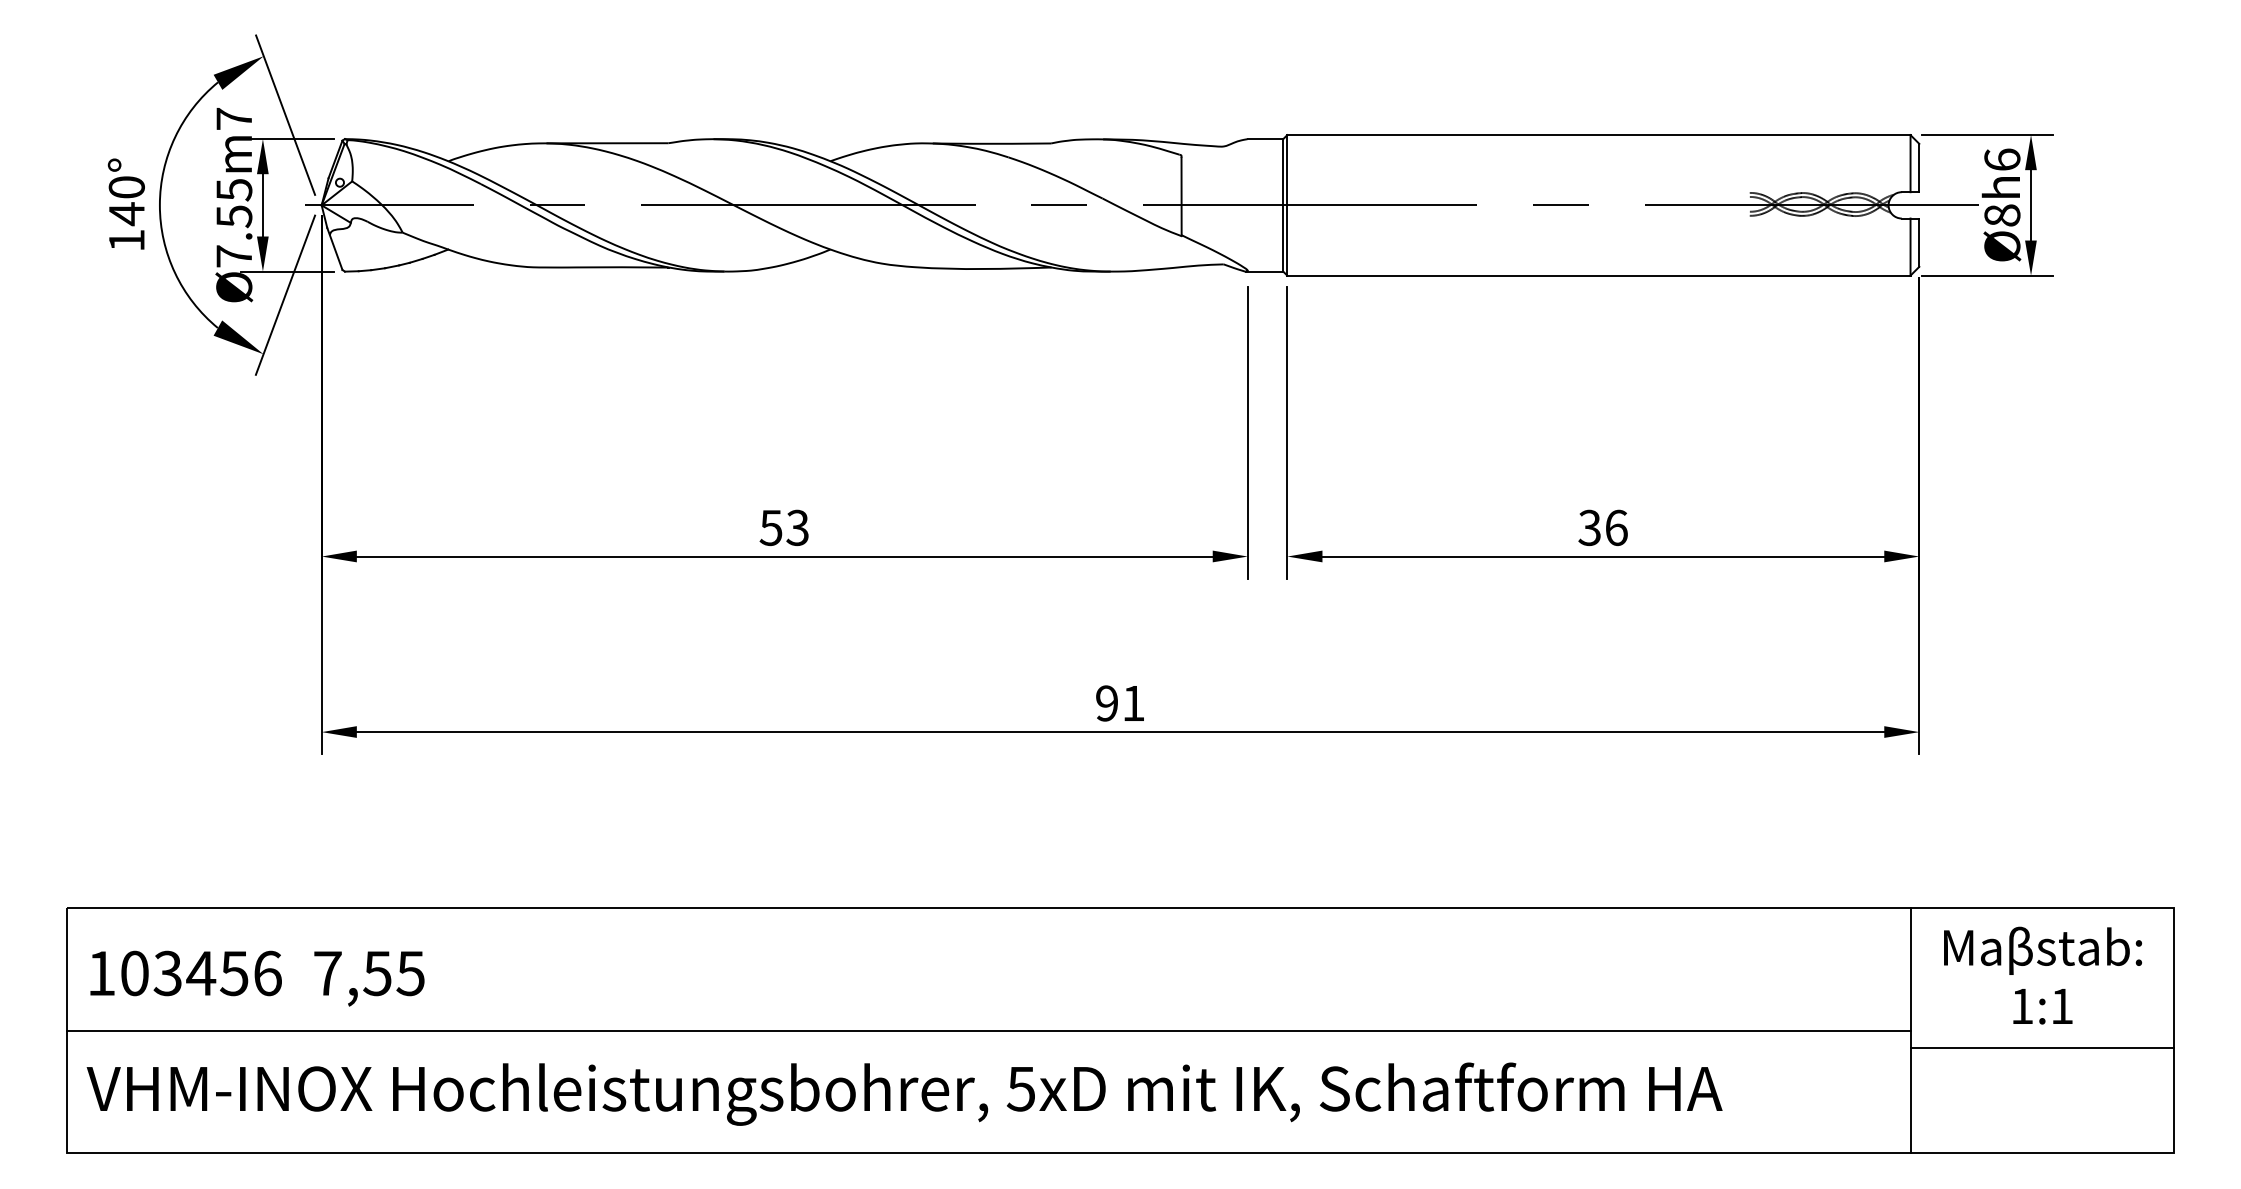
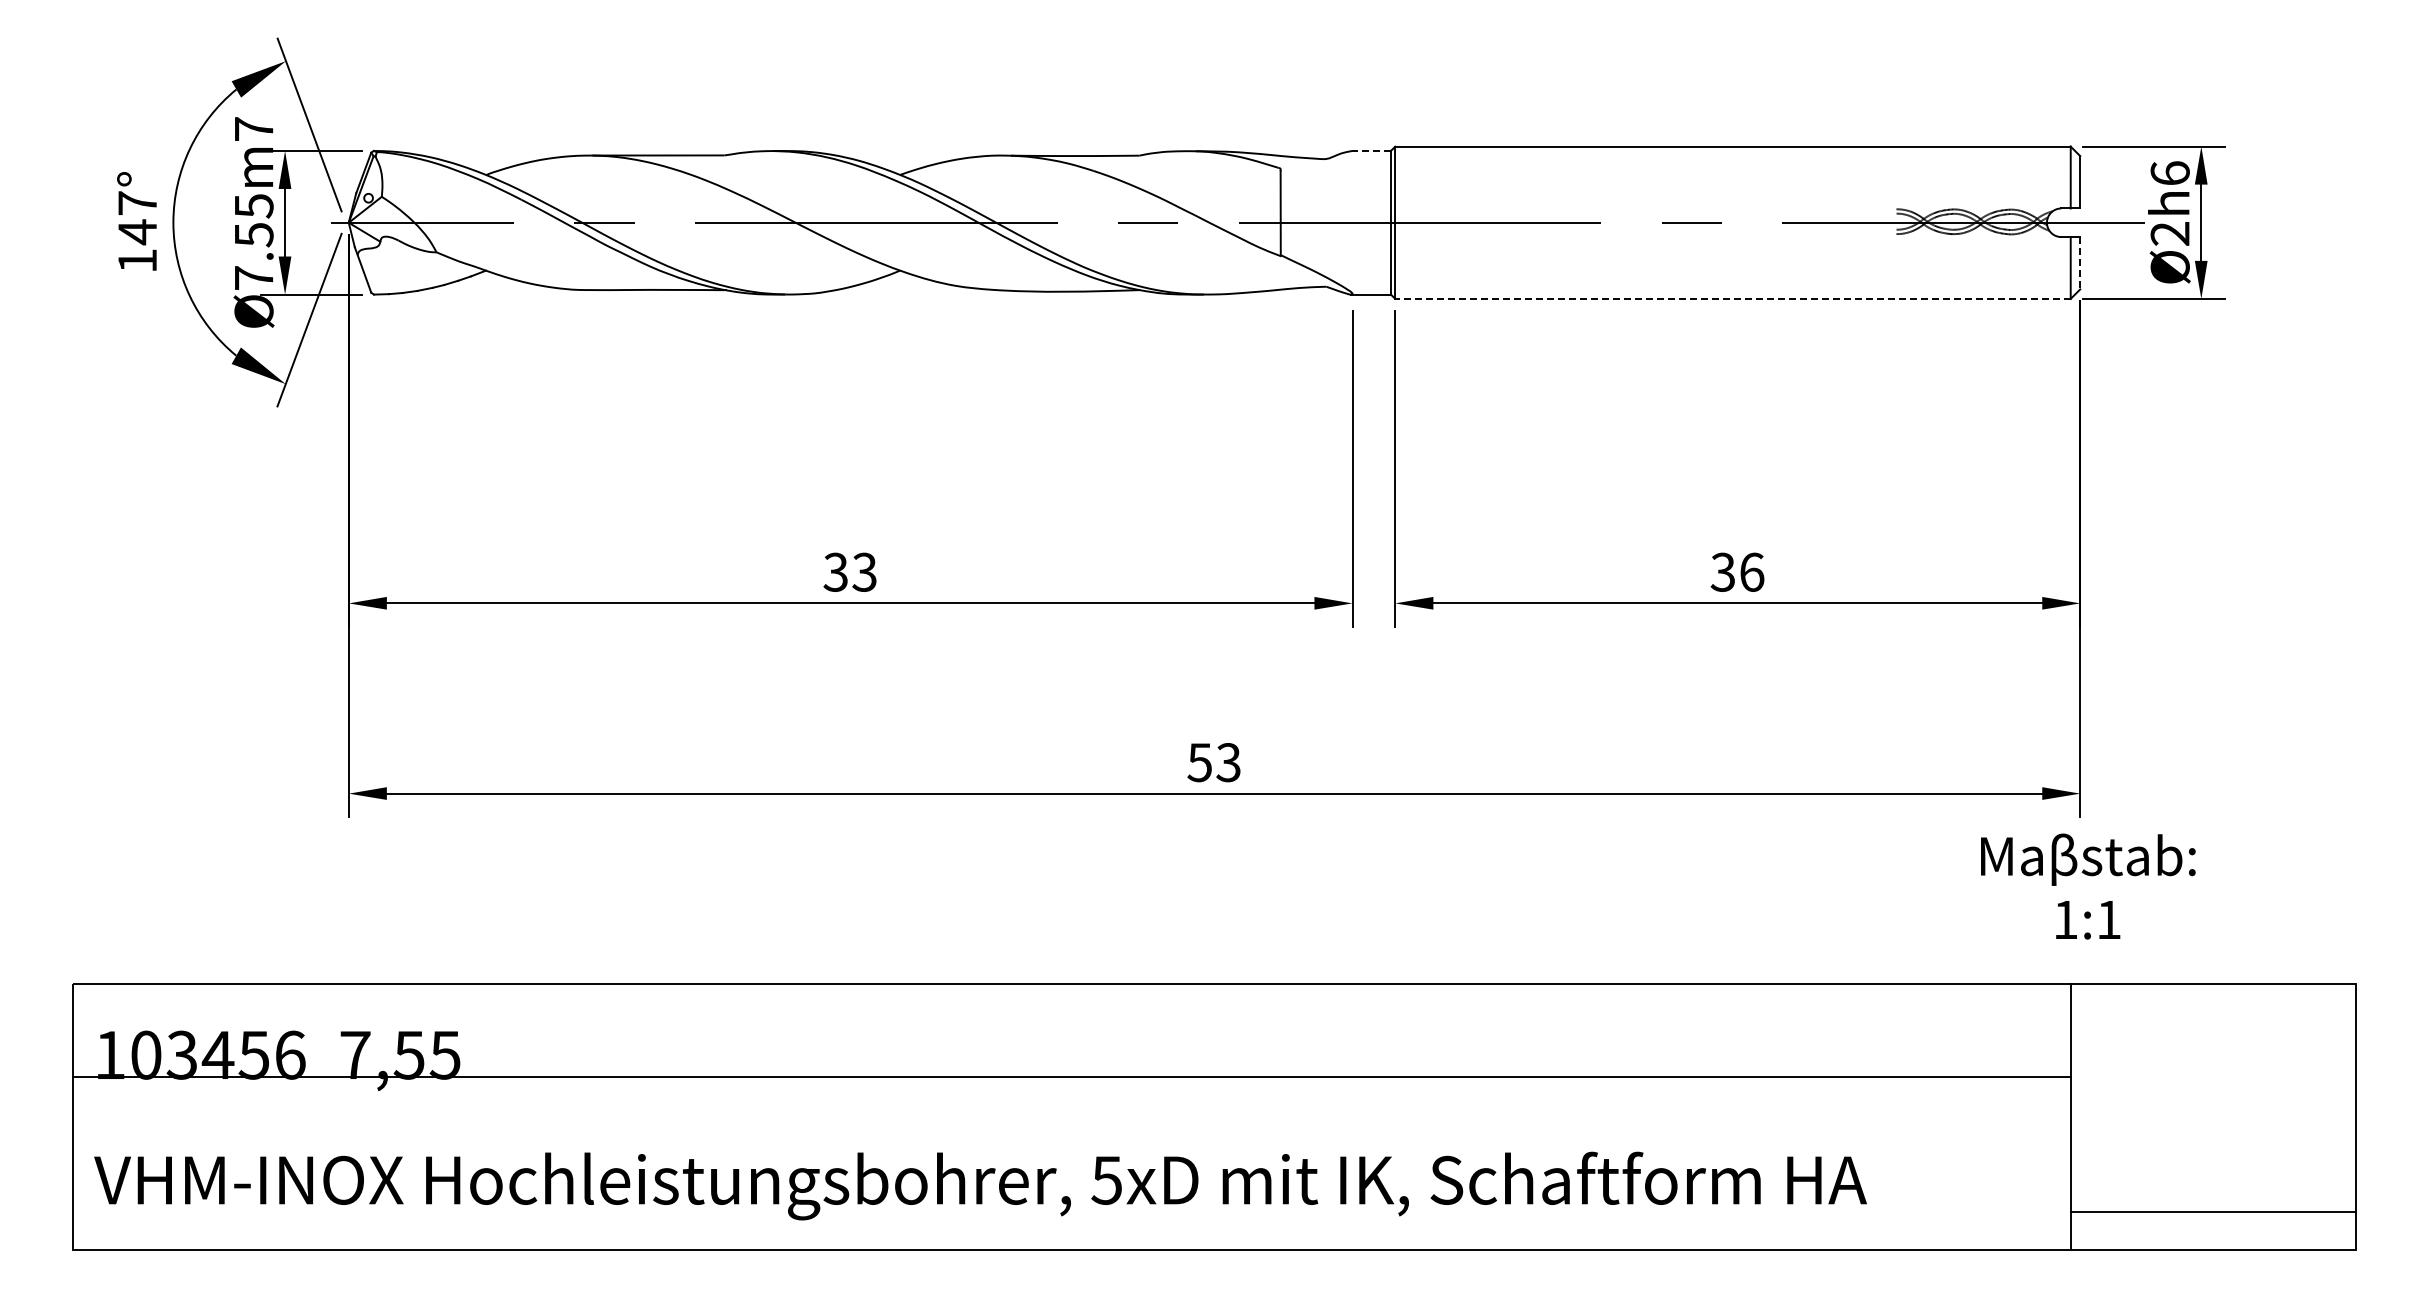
line: (1265, 139) -> (1371, 151), solid -> dashed
text: (126, 187) -> (137, 203), 140° -> 147°
text: (2001, 215) -> (2169, 233), Ø8h6 -> Ø2h6
line: (1919, 242) -> (2080, 263), solid -> dashed
line: (1598, 275) -> (1732, 298), solid -> dashed
text: (770, 527) -> (835, 571), 53 -> 33
text: (1119, 703) -> (1213, 762), 91 -> 53
text: (2043, 975) -> (2088, 886), moved
line: (988, 1030) -> (1071, 1077), moved
line: (2042, 1048) -> (2213, 1212), moved

